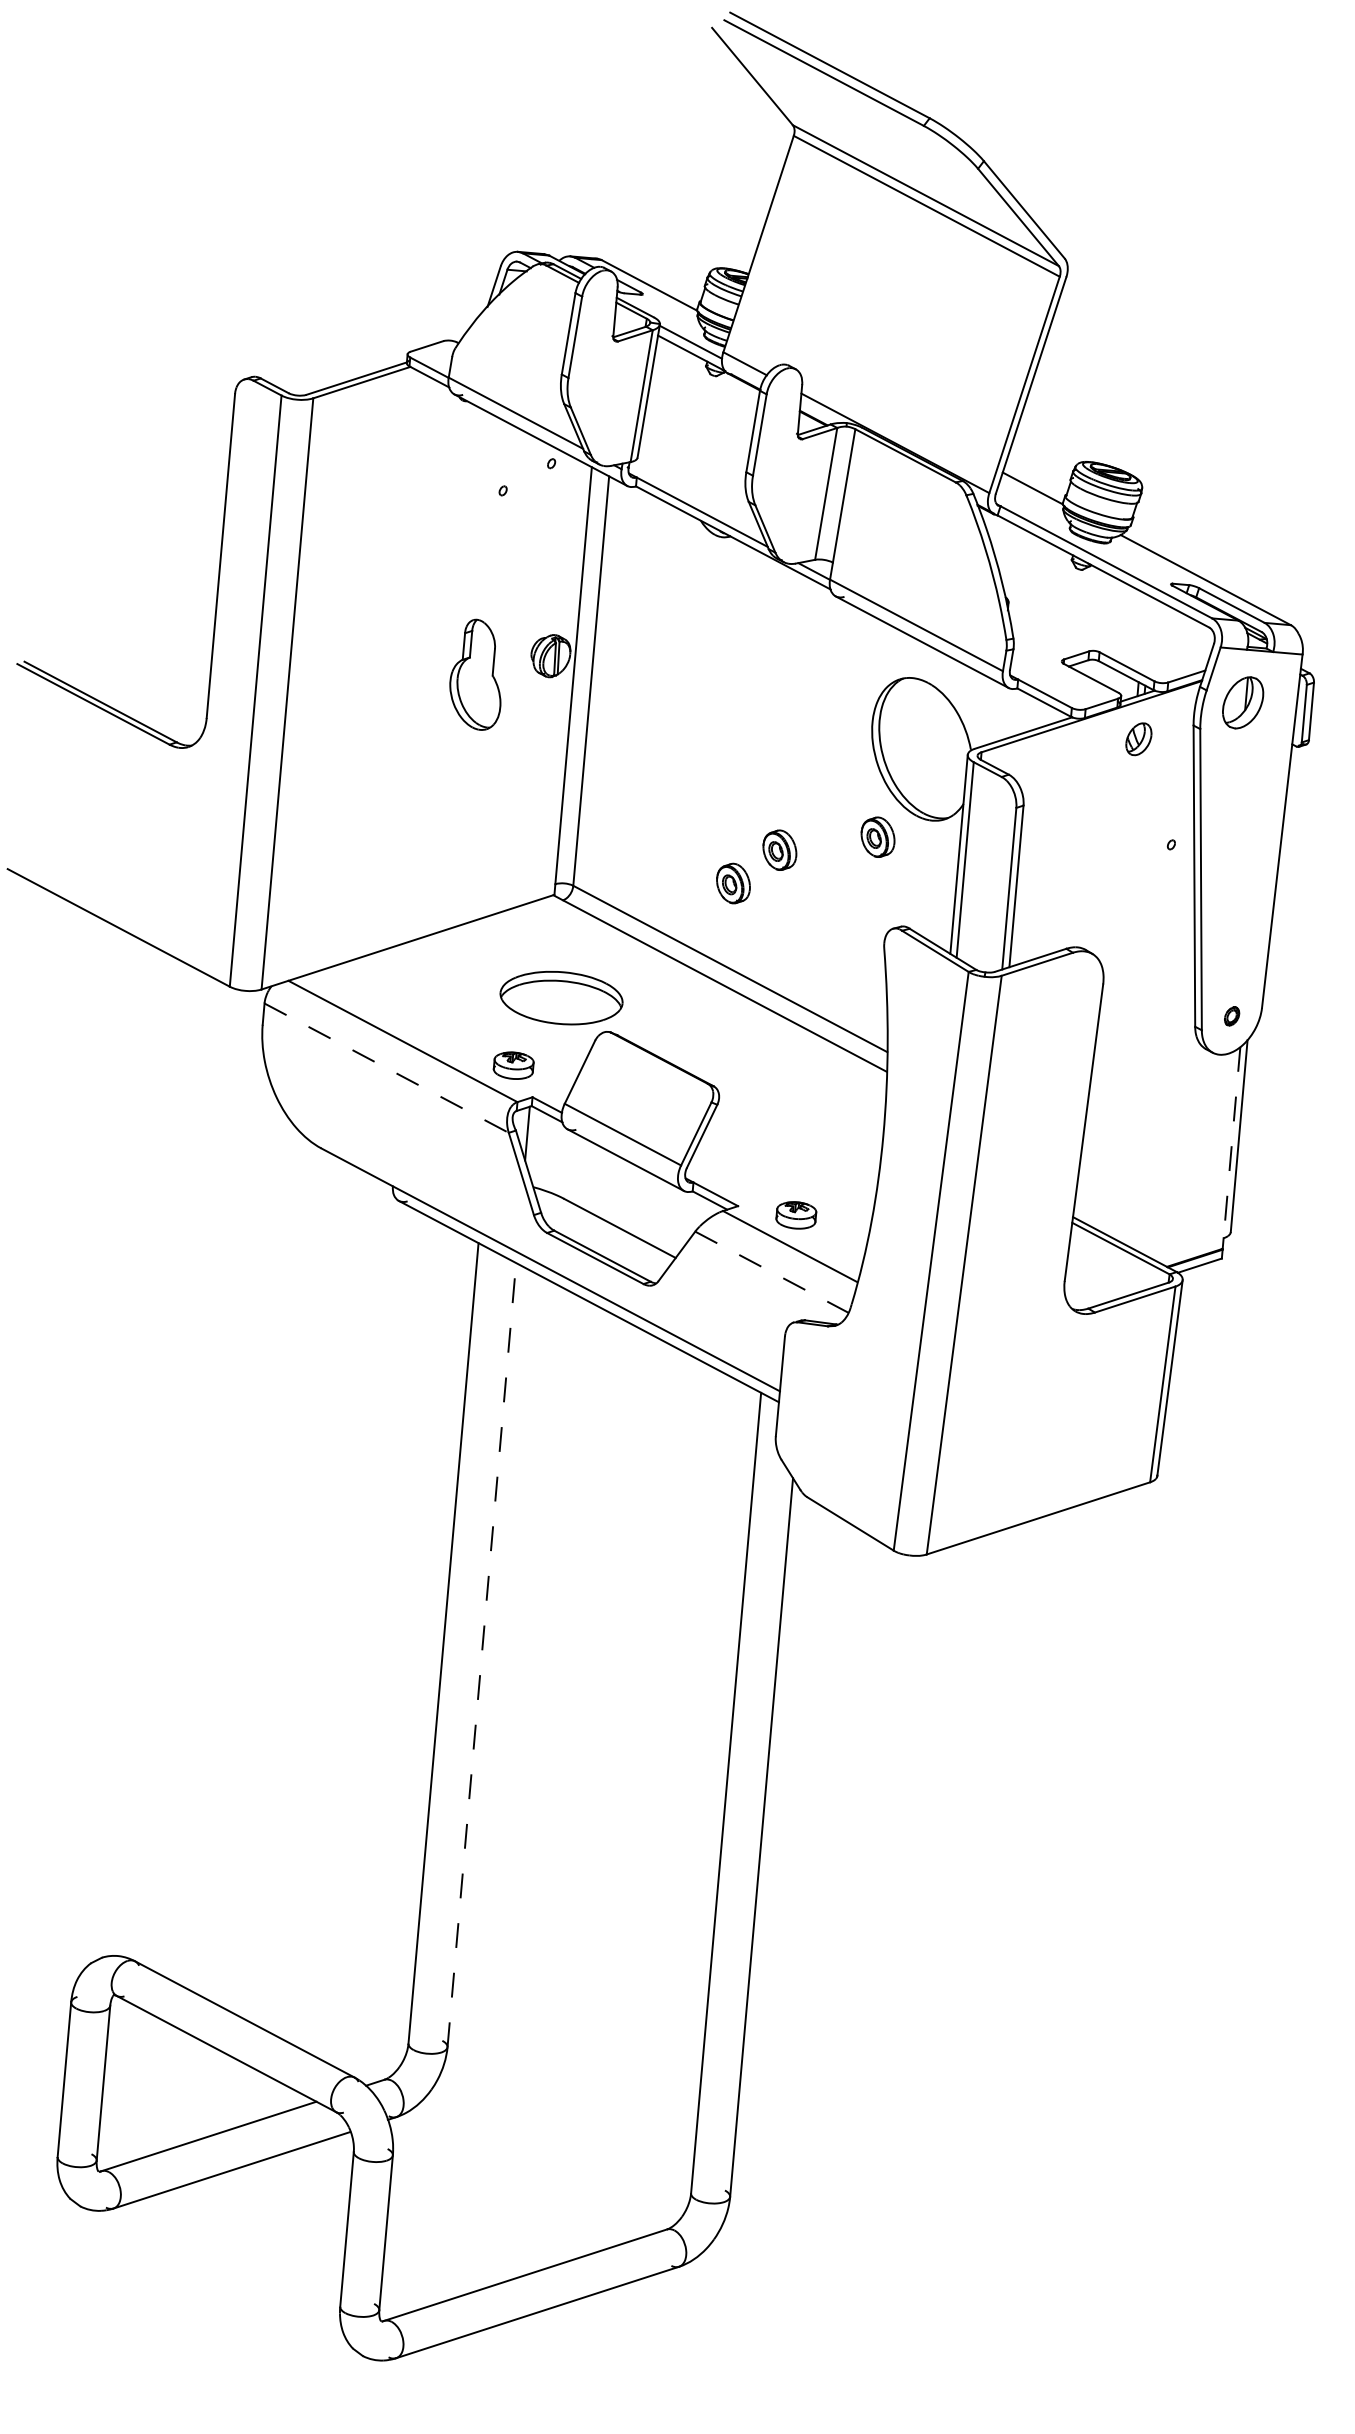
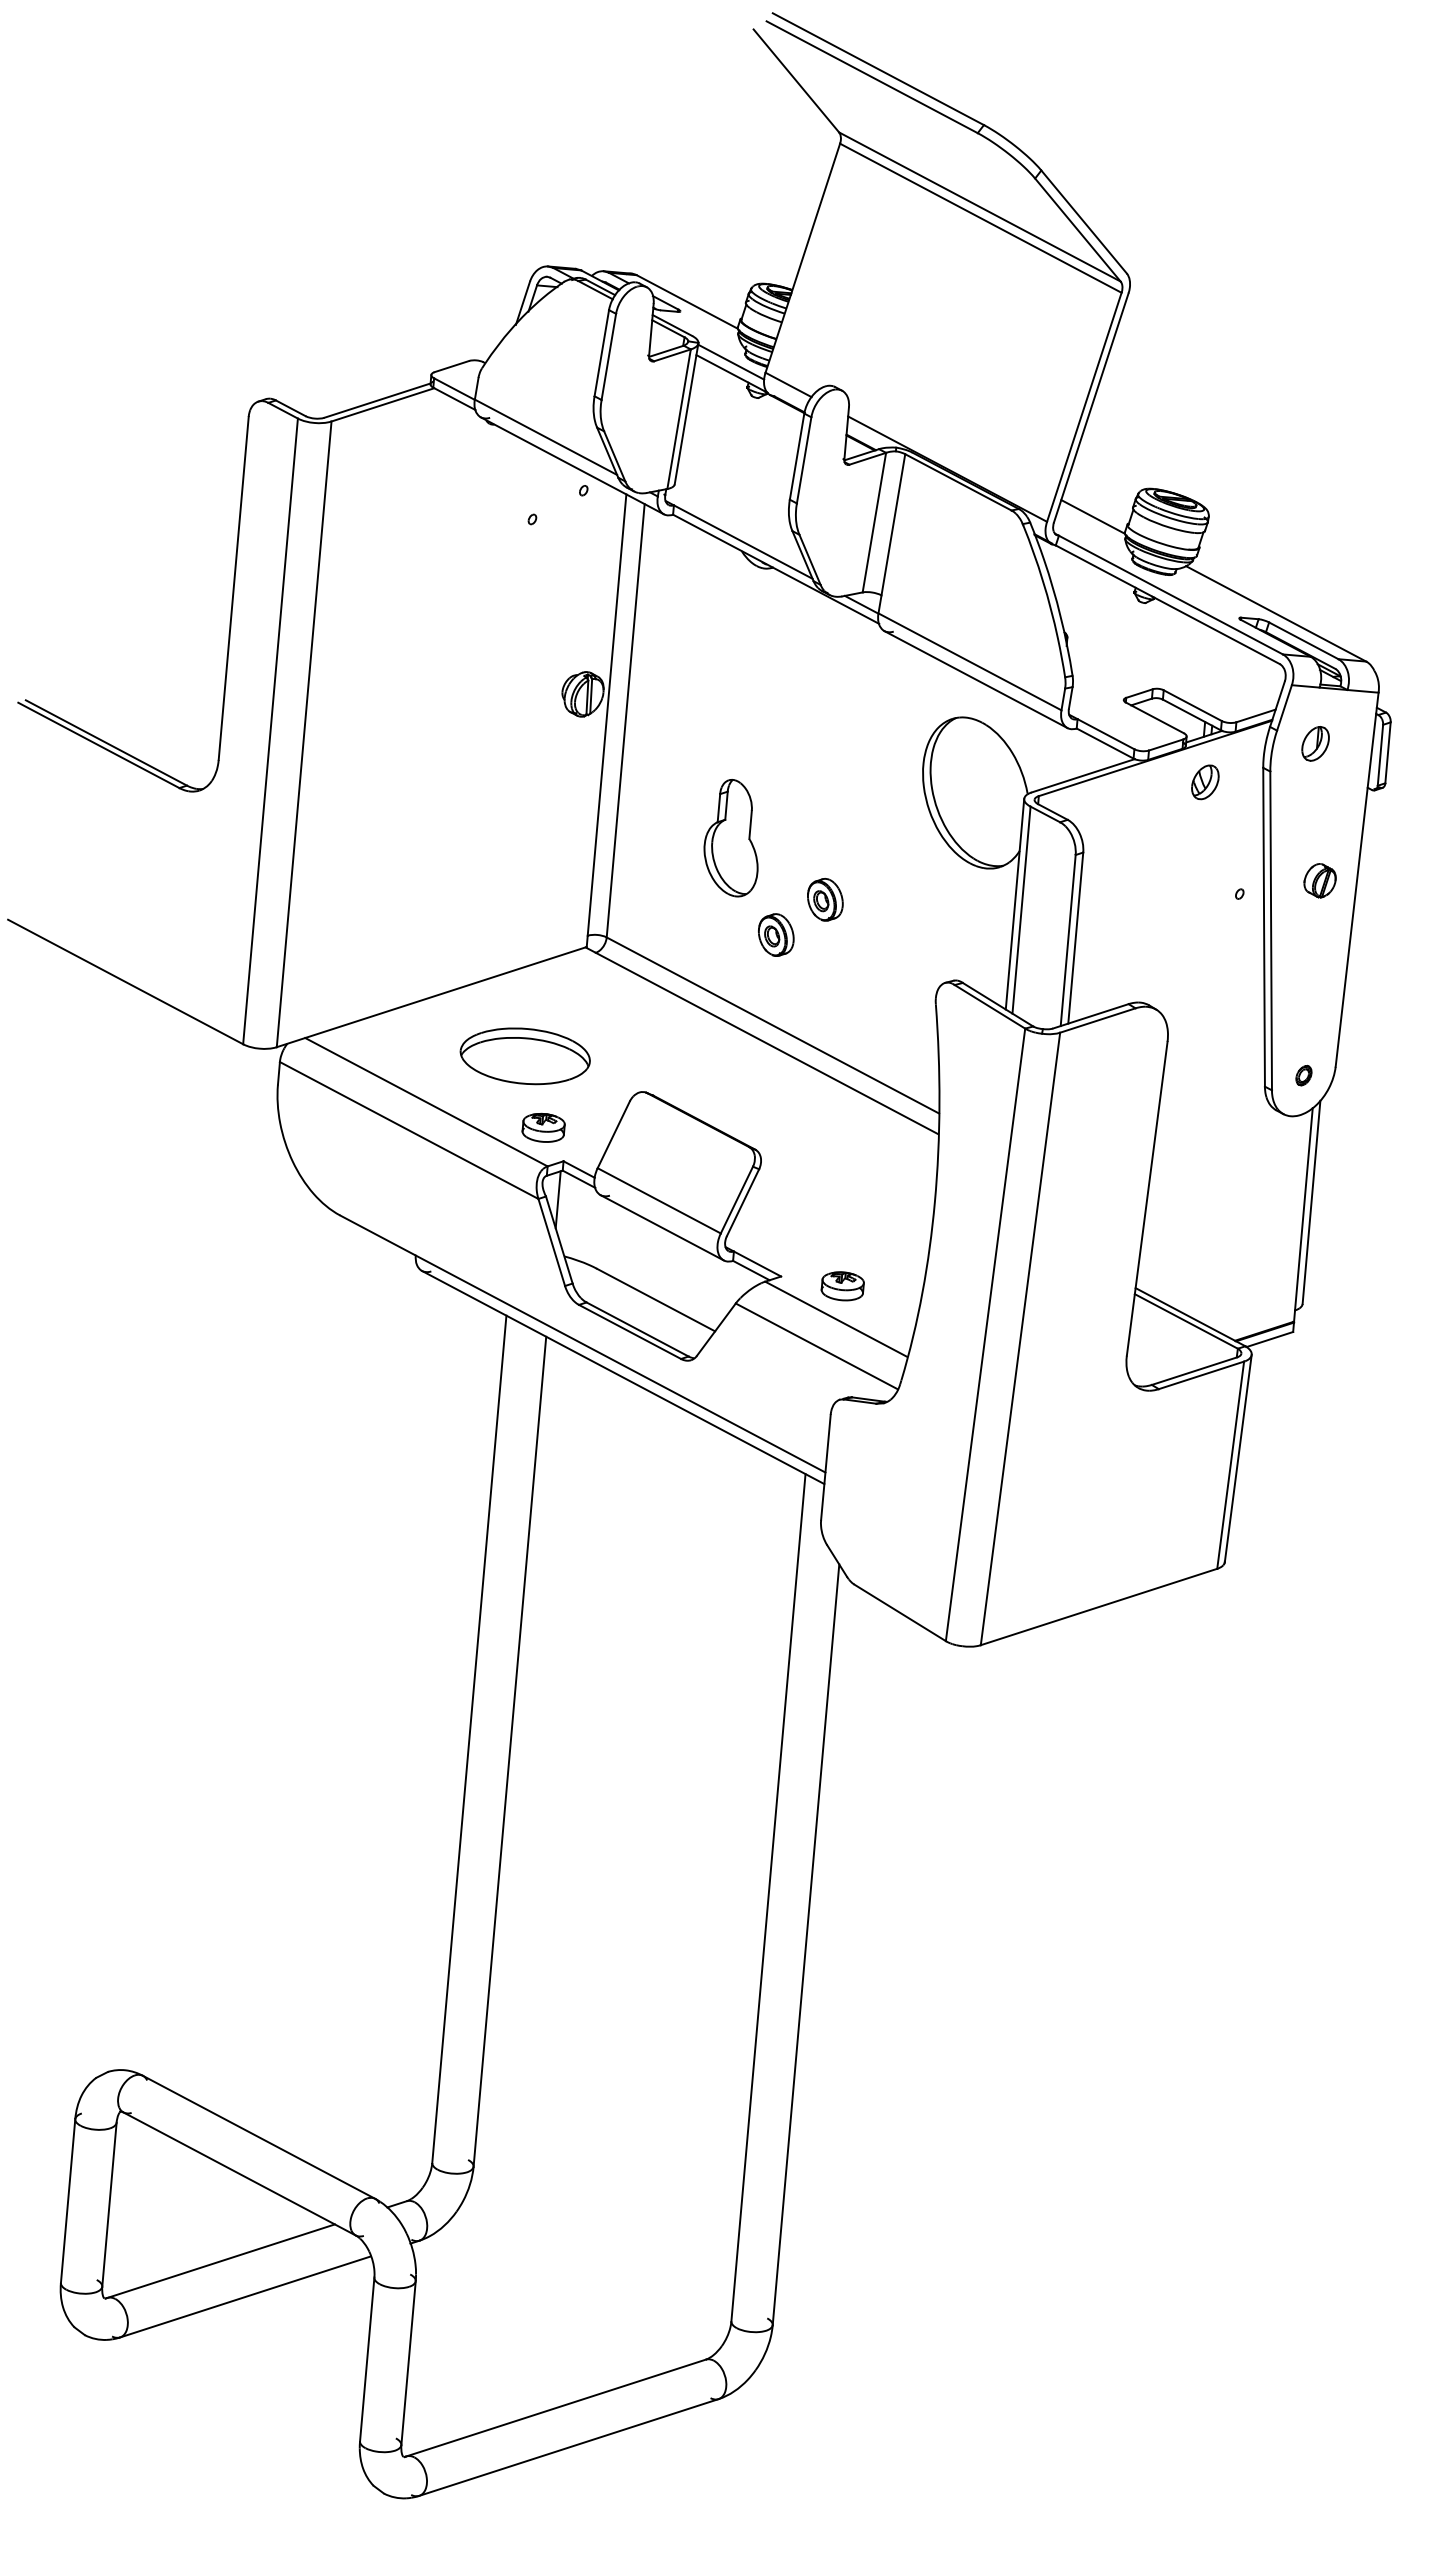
part: (474, 675) -> (730, 838), moved
part: (1242, 702) -> (1315, 743), size x0.62
part: (1246, 831) -> (1319, 880), added
part: (878, 836) -> (929, 885), removed
part: (560, 998) -> (524, 1056), moved
line: (386, 1068) -> (409, 1130), dashed -> solid
line: (1231, 1142) -> (1303, 1209), dashed -> solid
line: (771, 1272) -> (816, 1346), dashed -> solid
line: (481, 1654) -> (509, 1751), dashed -> solid

